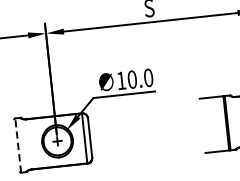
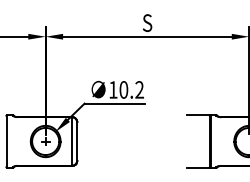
text: (148, 77) -> (139, 89), 10.0 -> 10.2
line: (18, 145) -> (7, 141), dashed -> solid

